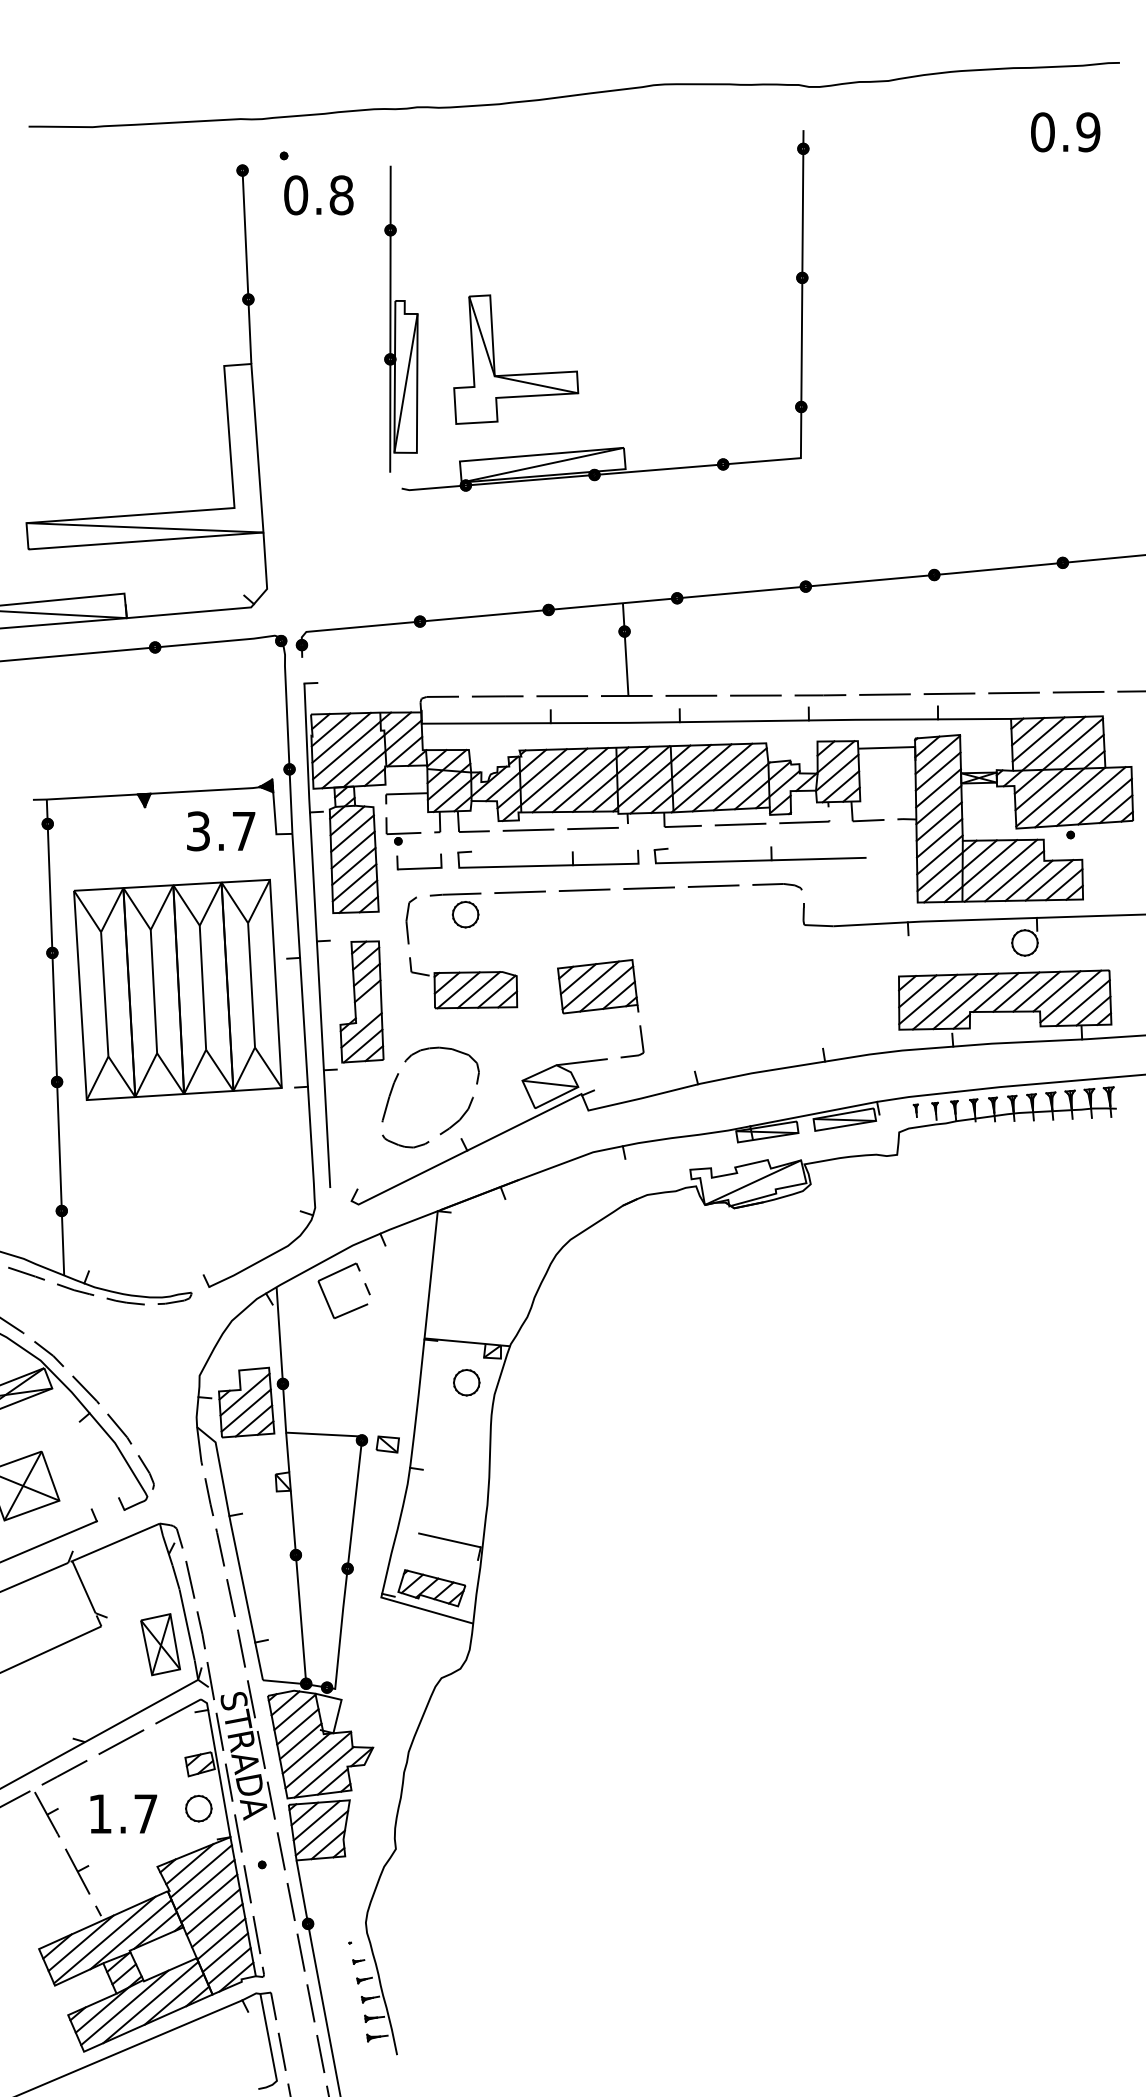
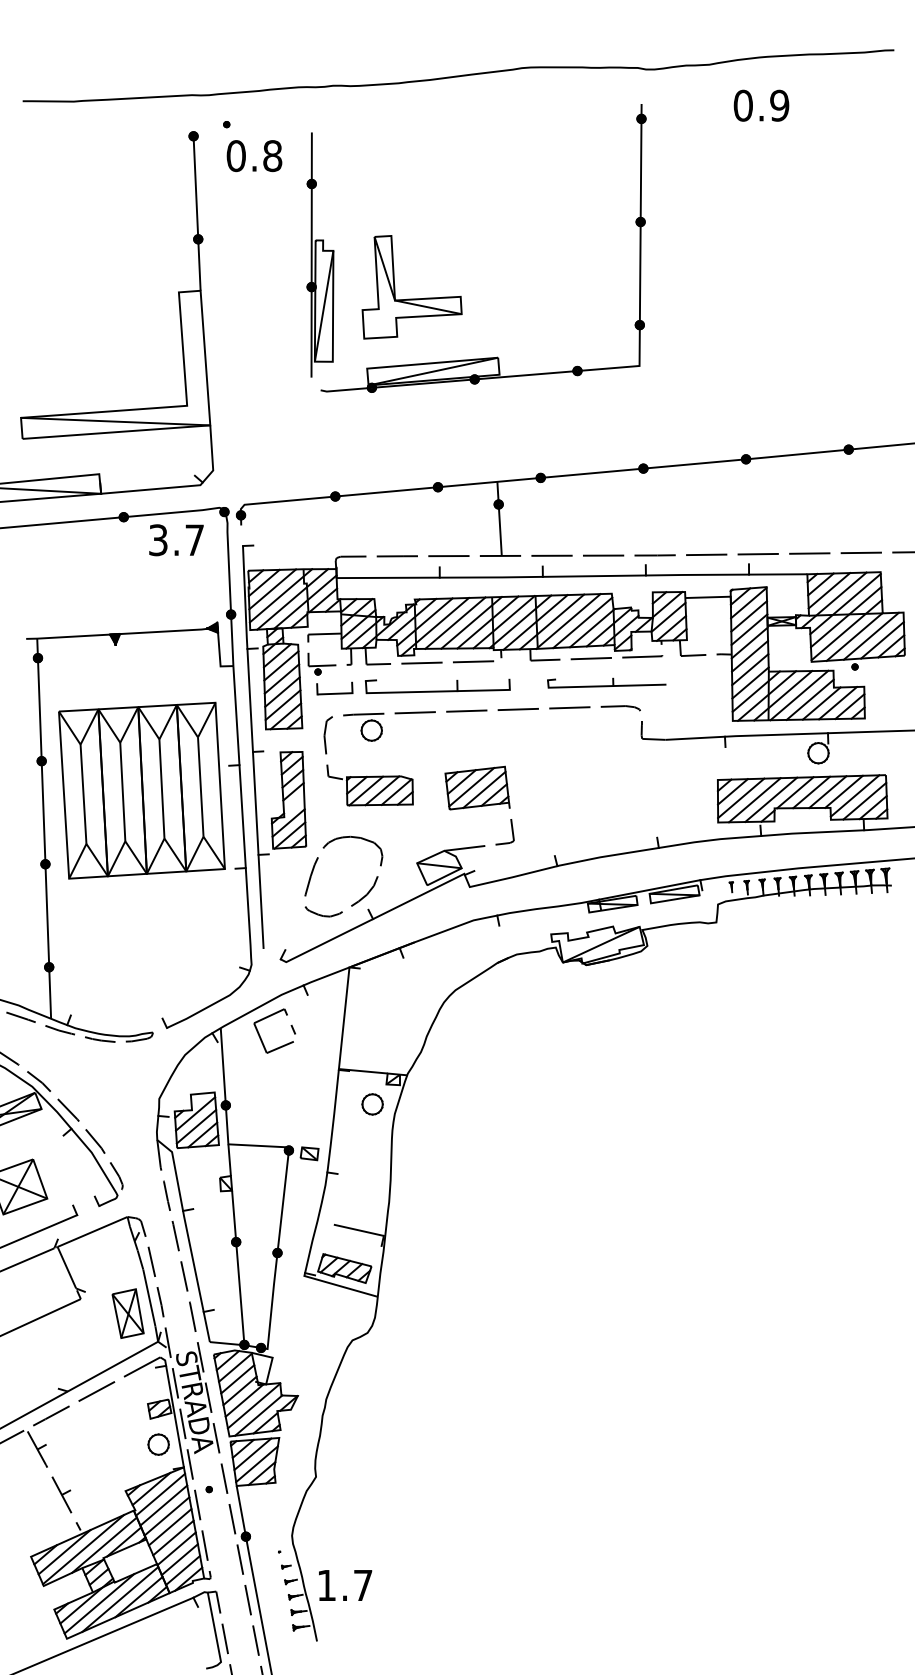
text: (1065, 132) -> (761, 105), moved
text: (221, 831) -> (176, 540), moved
part: (759, 855) -> (606, 683), size x0.7
text: (123, 1813) -> (345, 1585), moved

